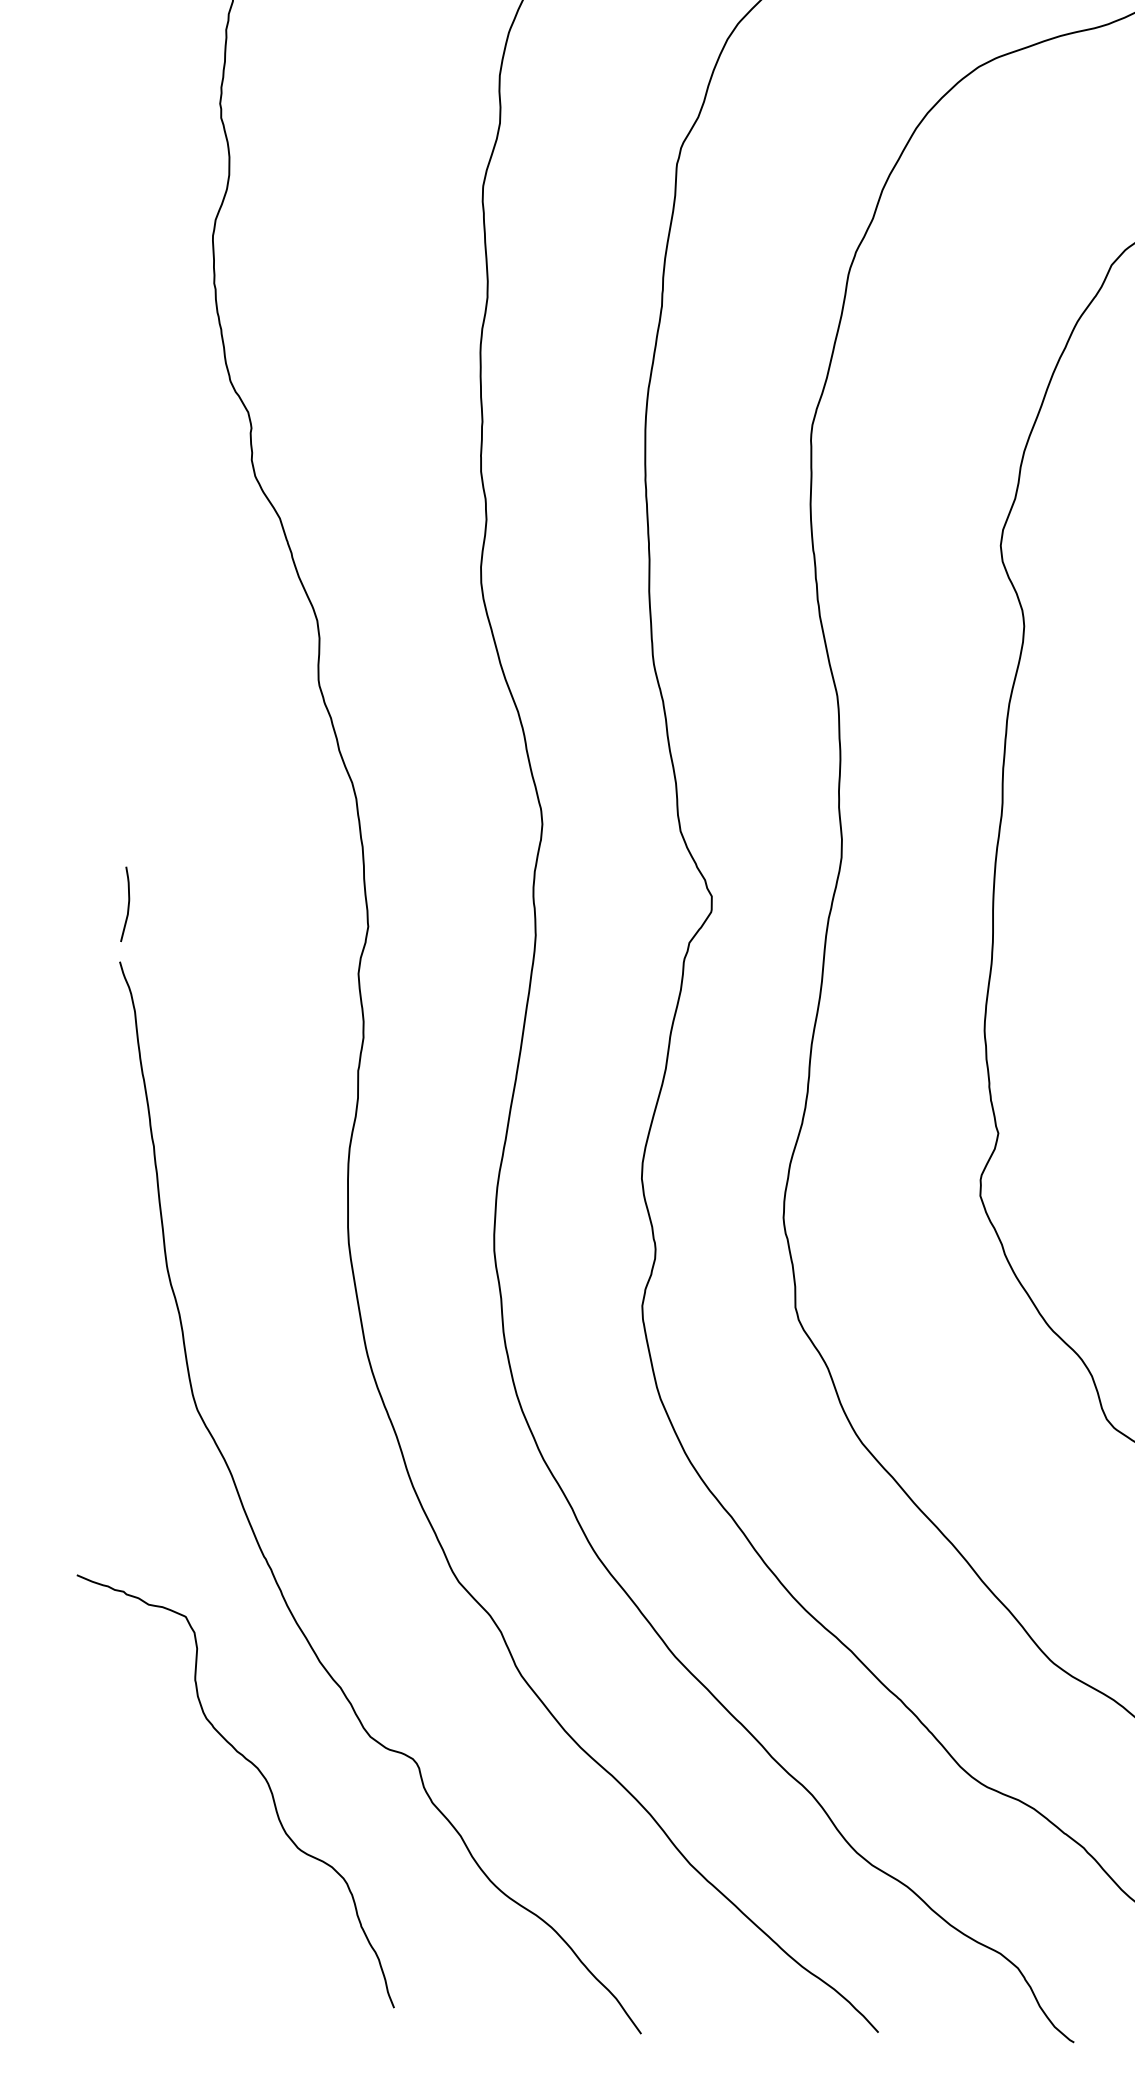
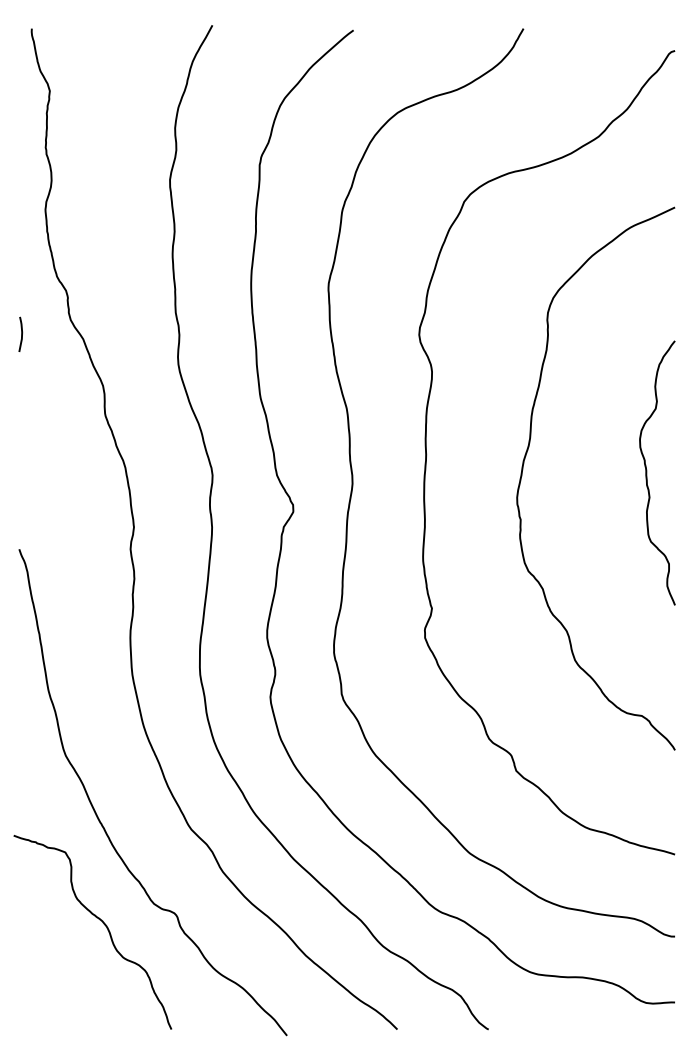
curve: (127, 902) -> (21, 333), moved

